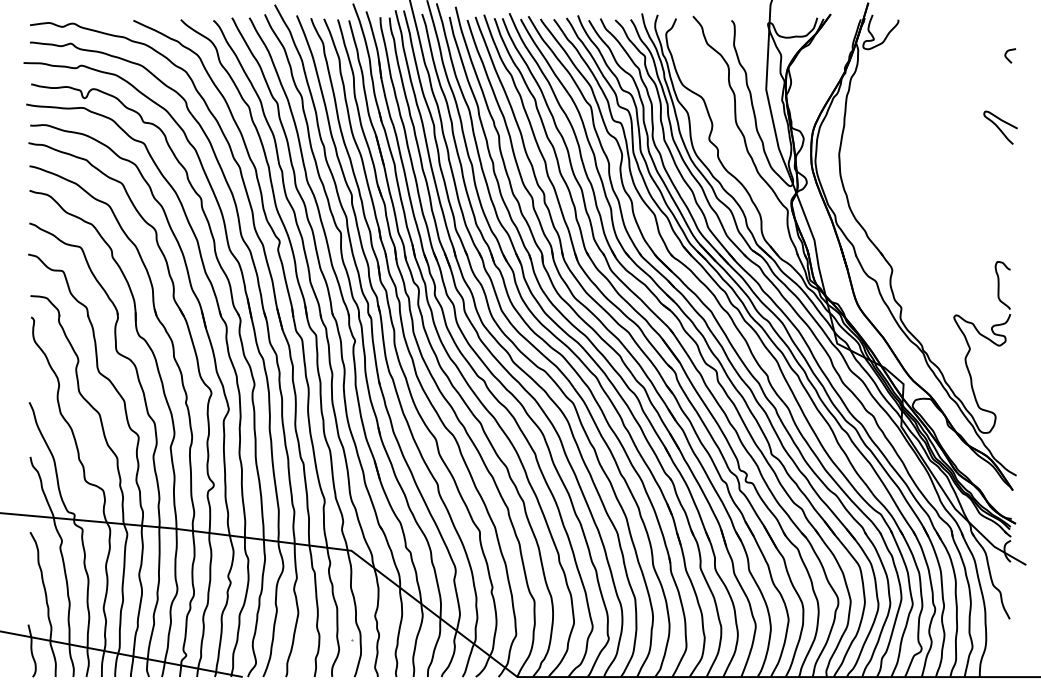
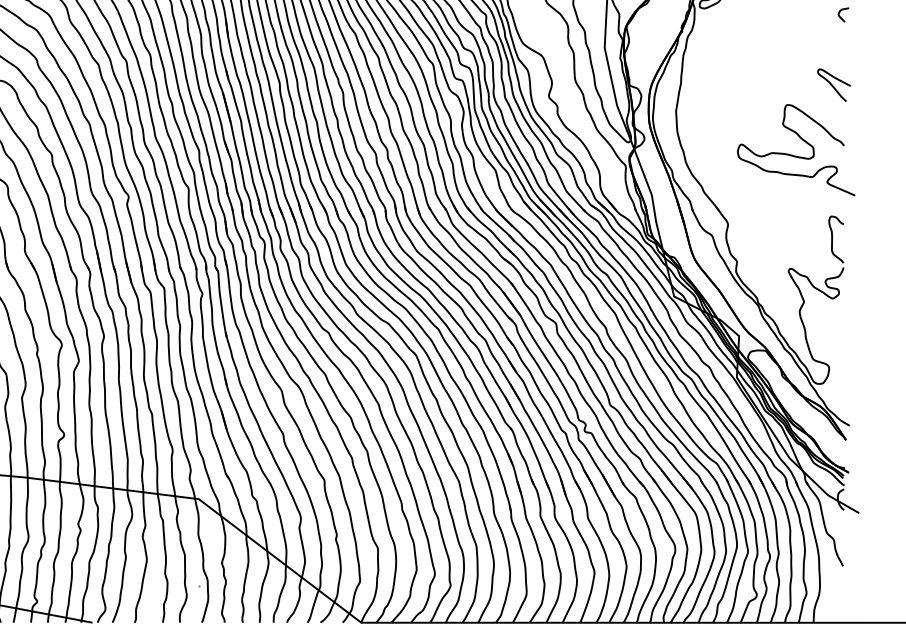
curve: (961, 199) -> (795, 155), added

